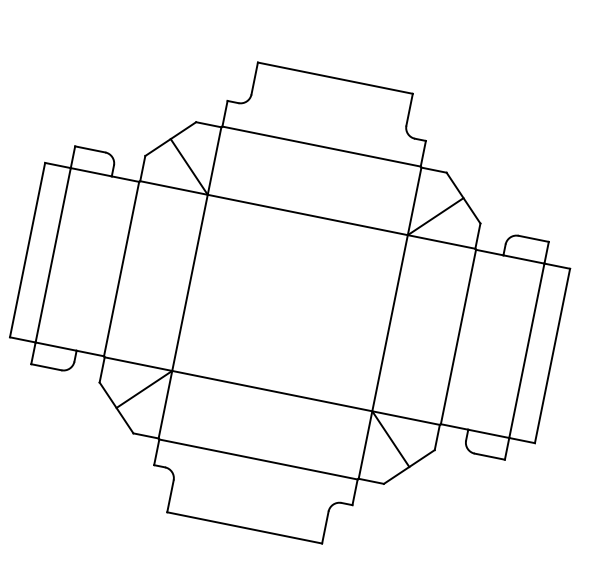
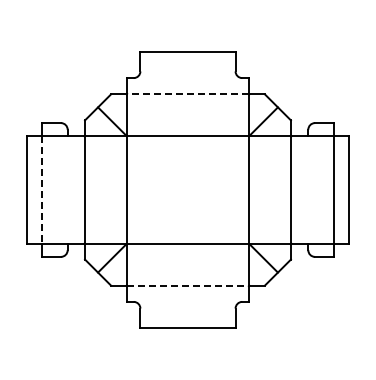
line: (322, 146) -> (188, 93), solid -> dashed
line: (53, 256) -> (42, 190), solid -> dashed
line: (259, 460) -> (188, 286), solid -> dashed

